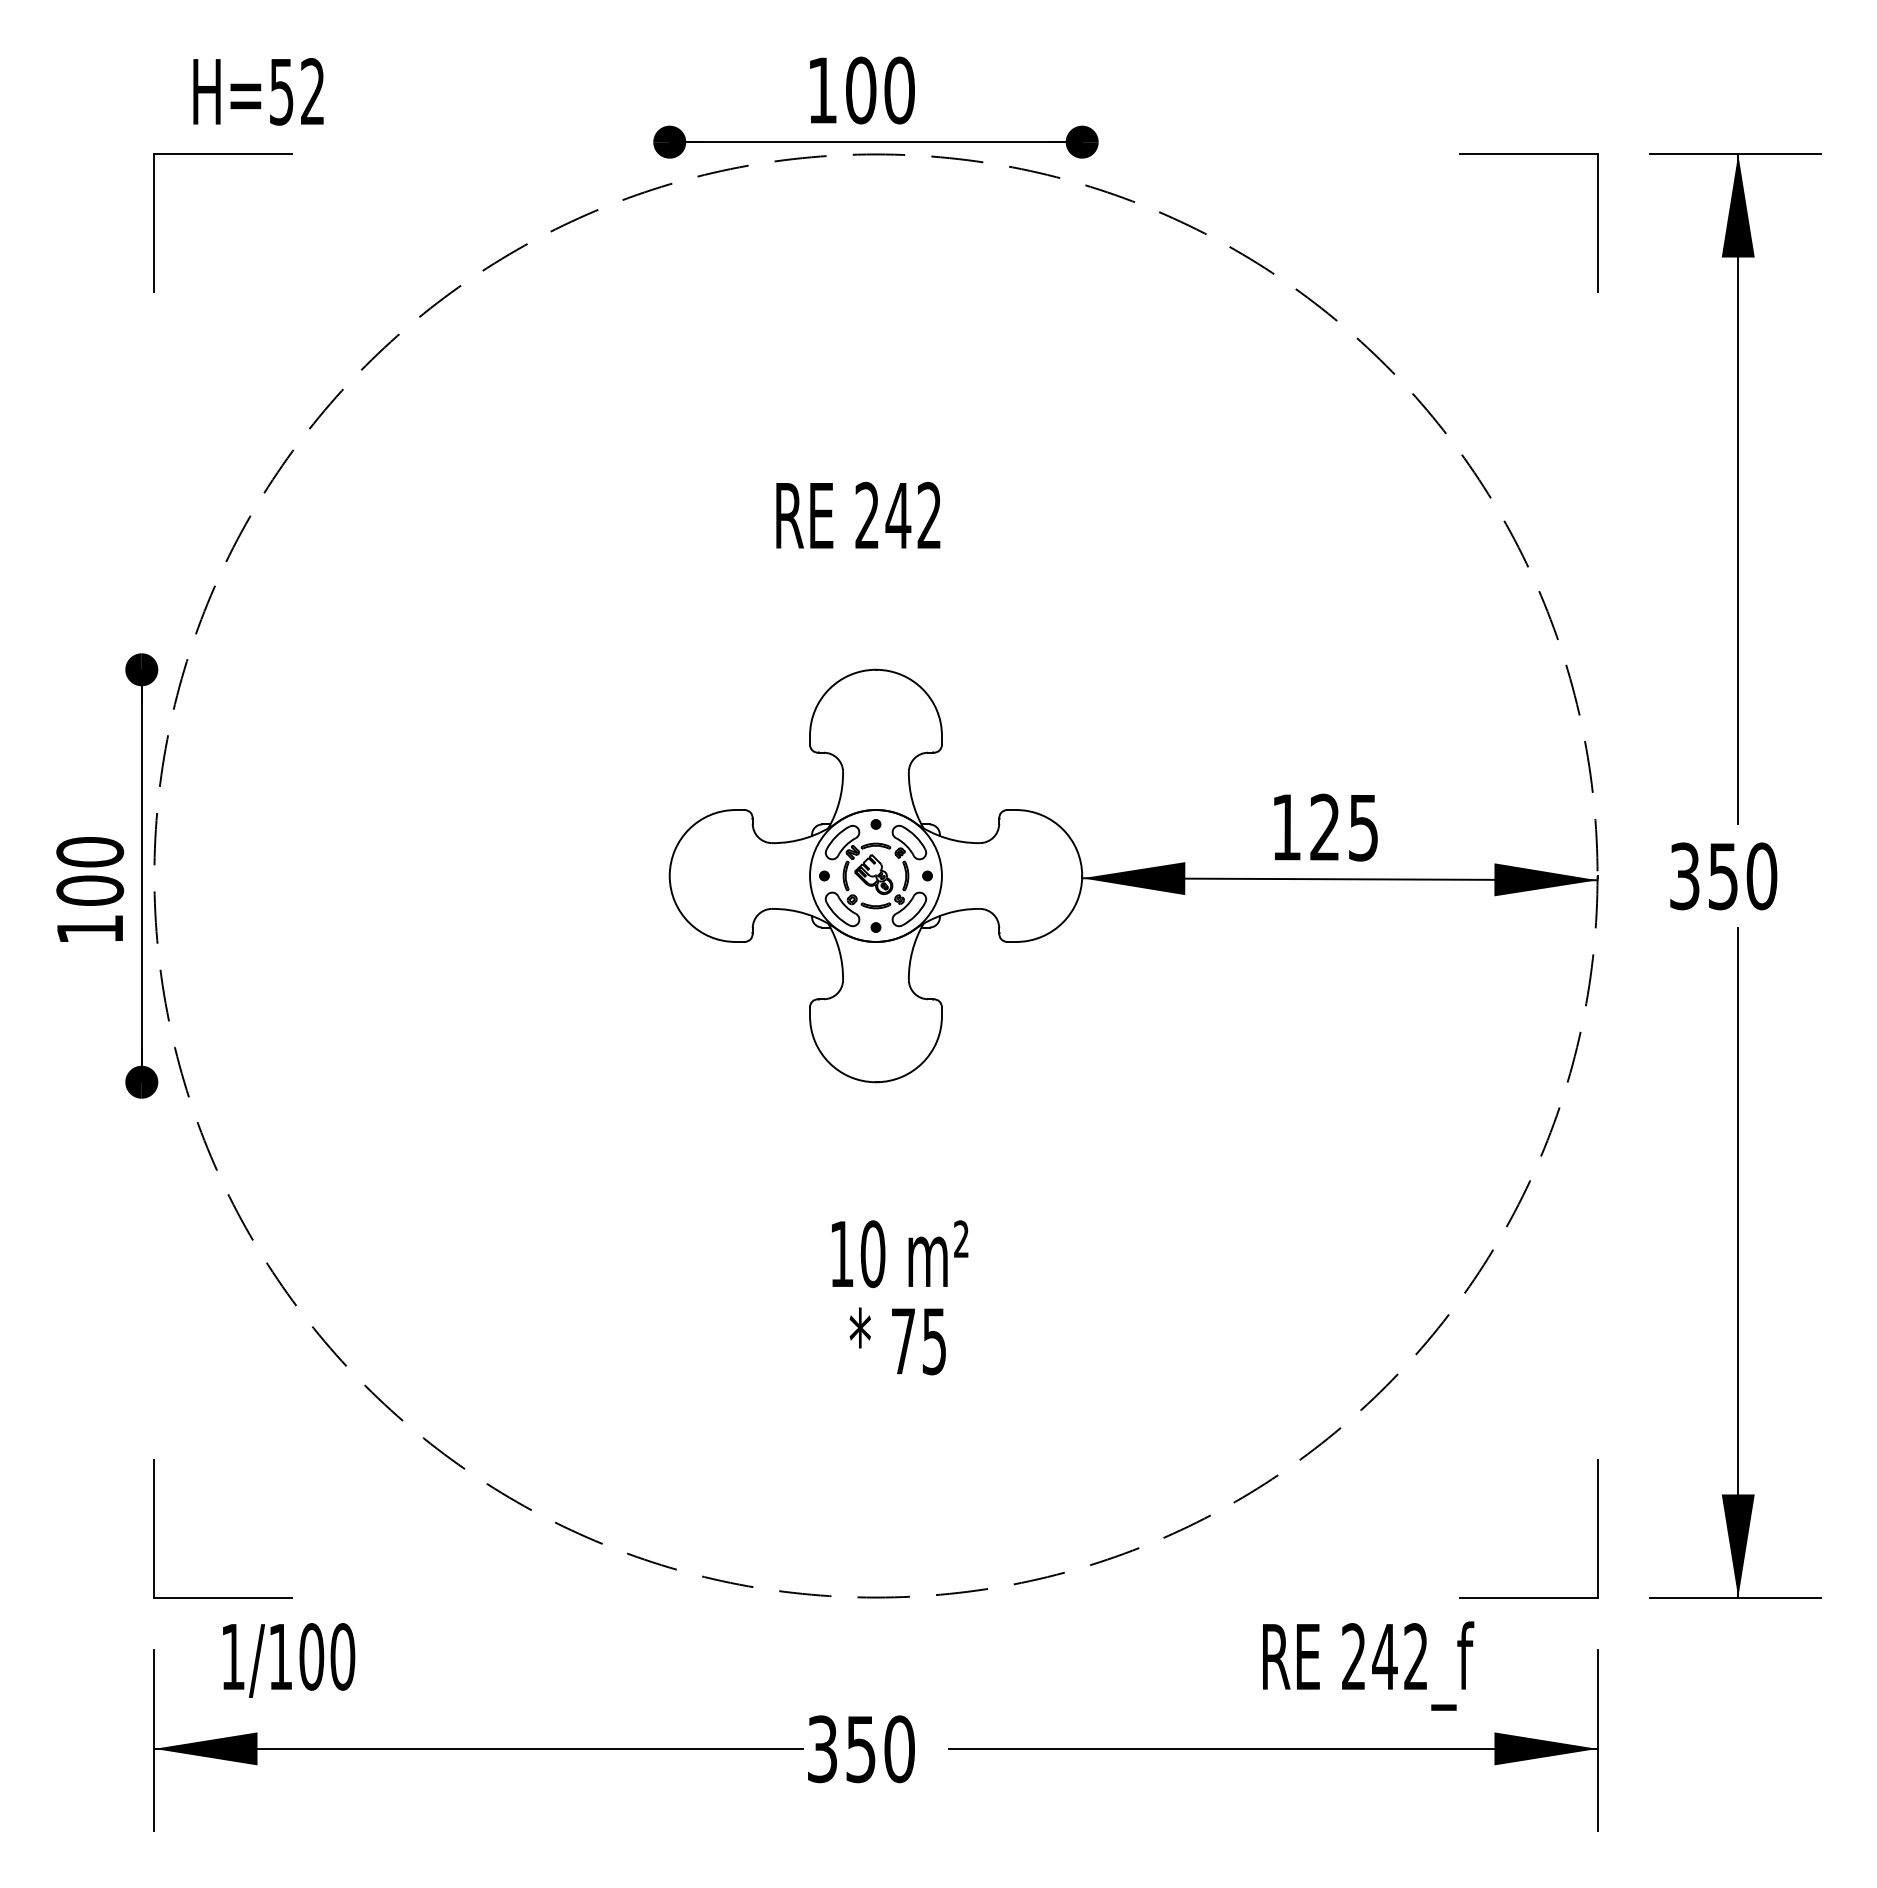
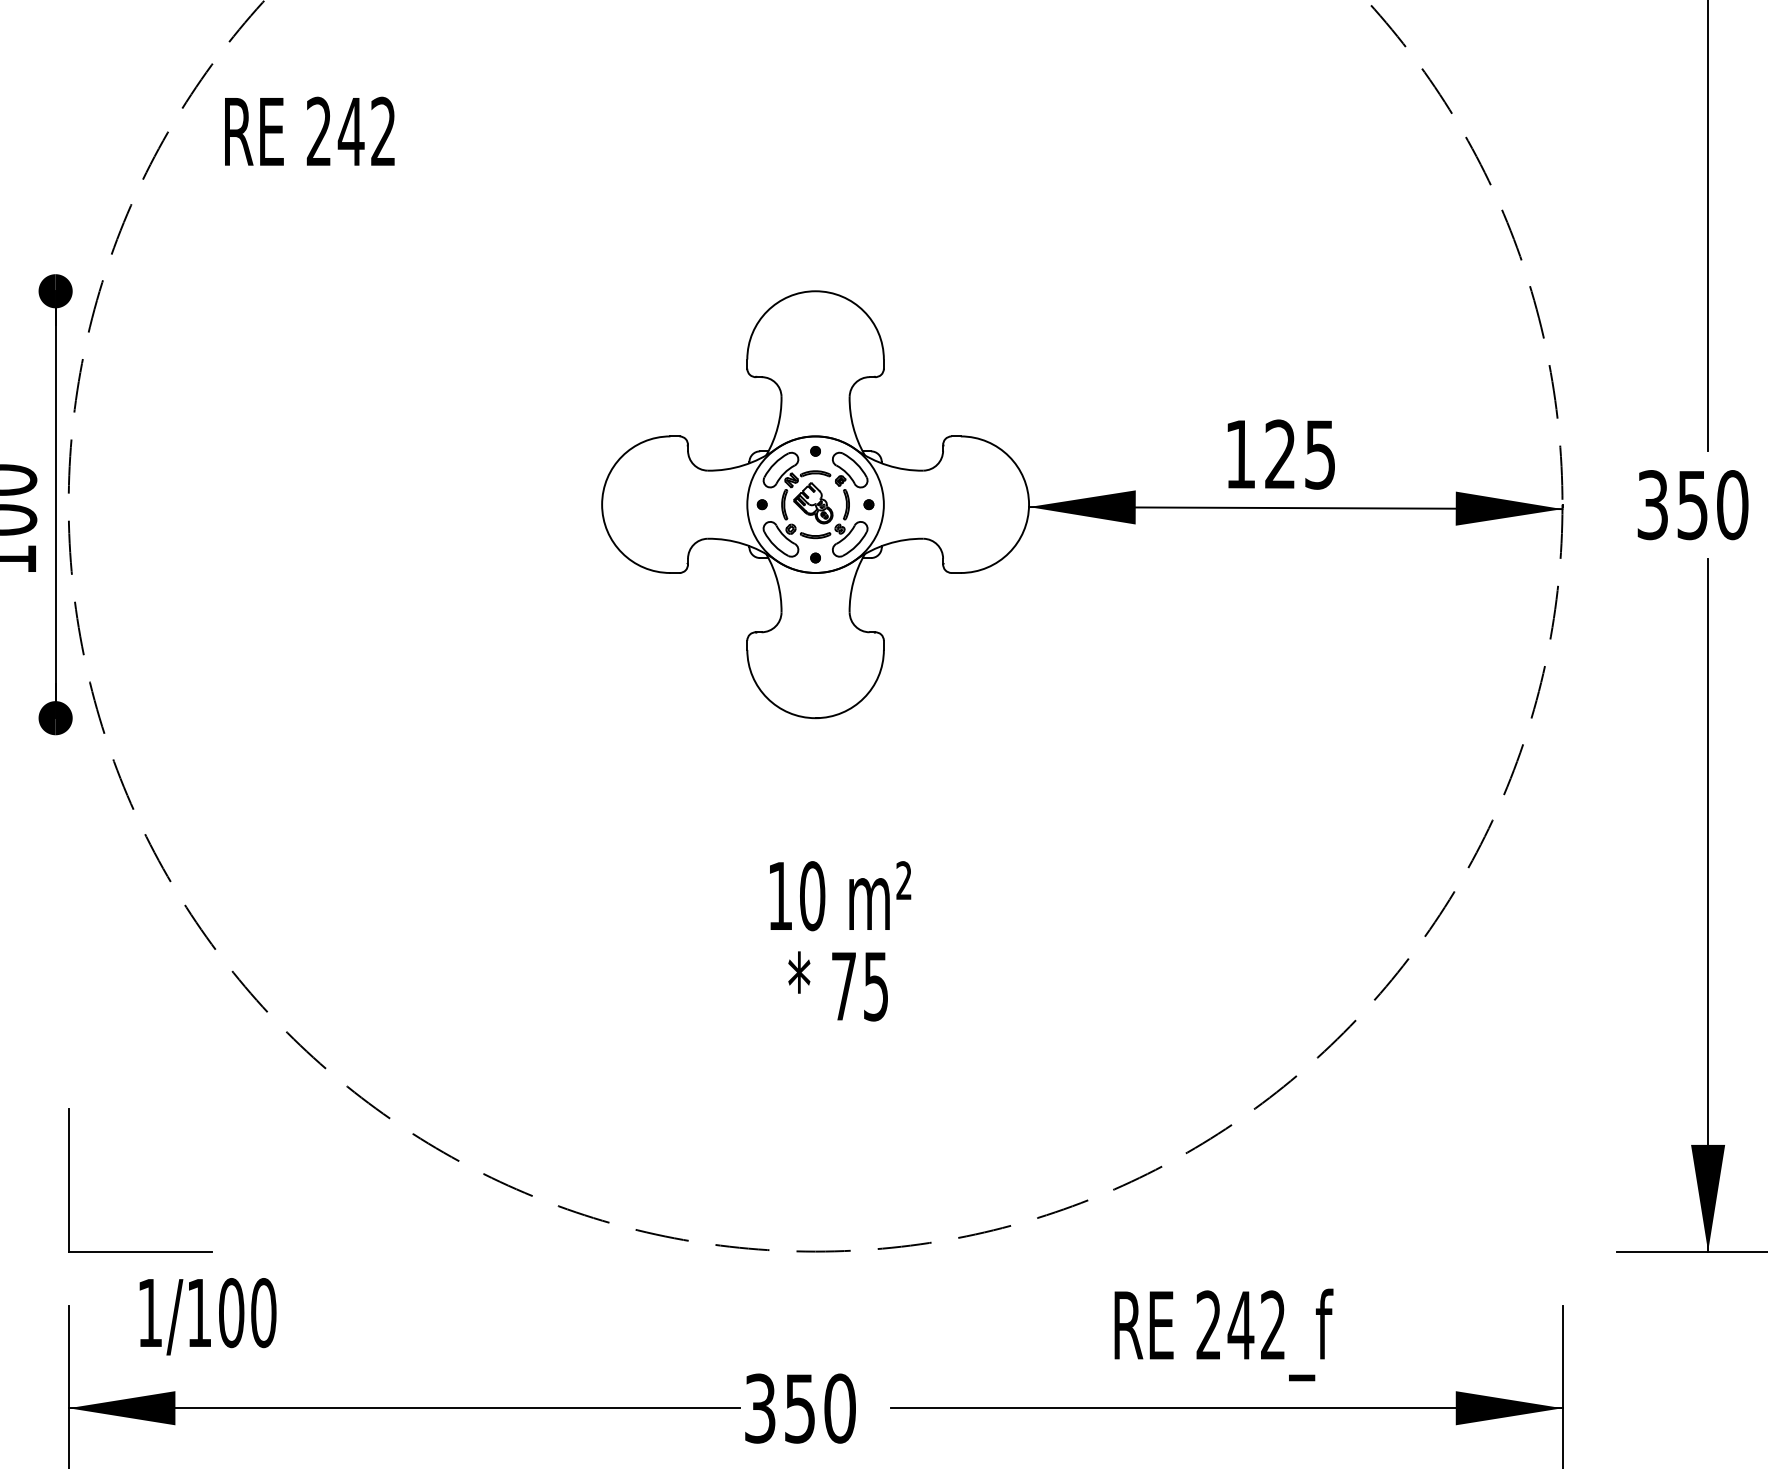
text: (858, 514) -> (309, 130), moved
part: (1597, 1528) -> (1562, 1180), removed
text: (1368, 1665) -> (1223, 1334), moved

